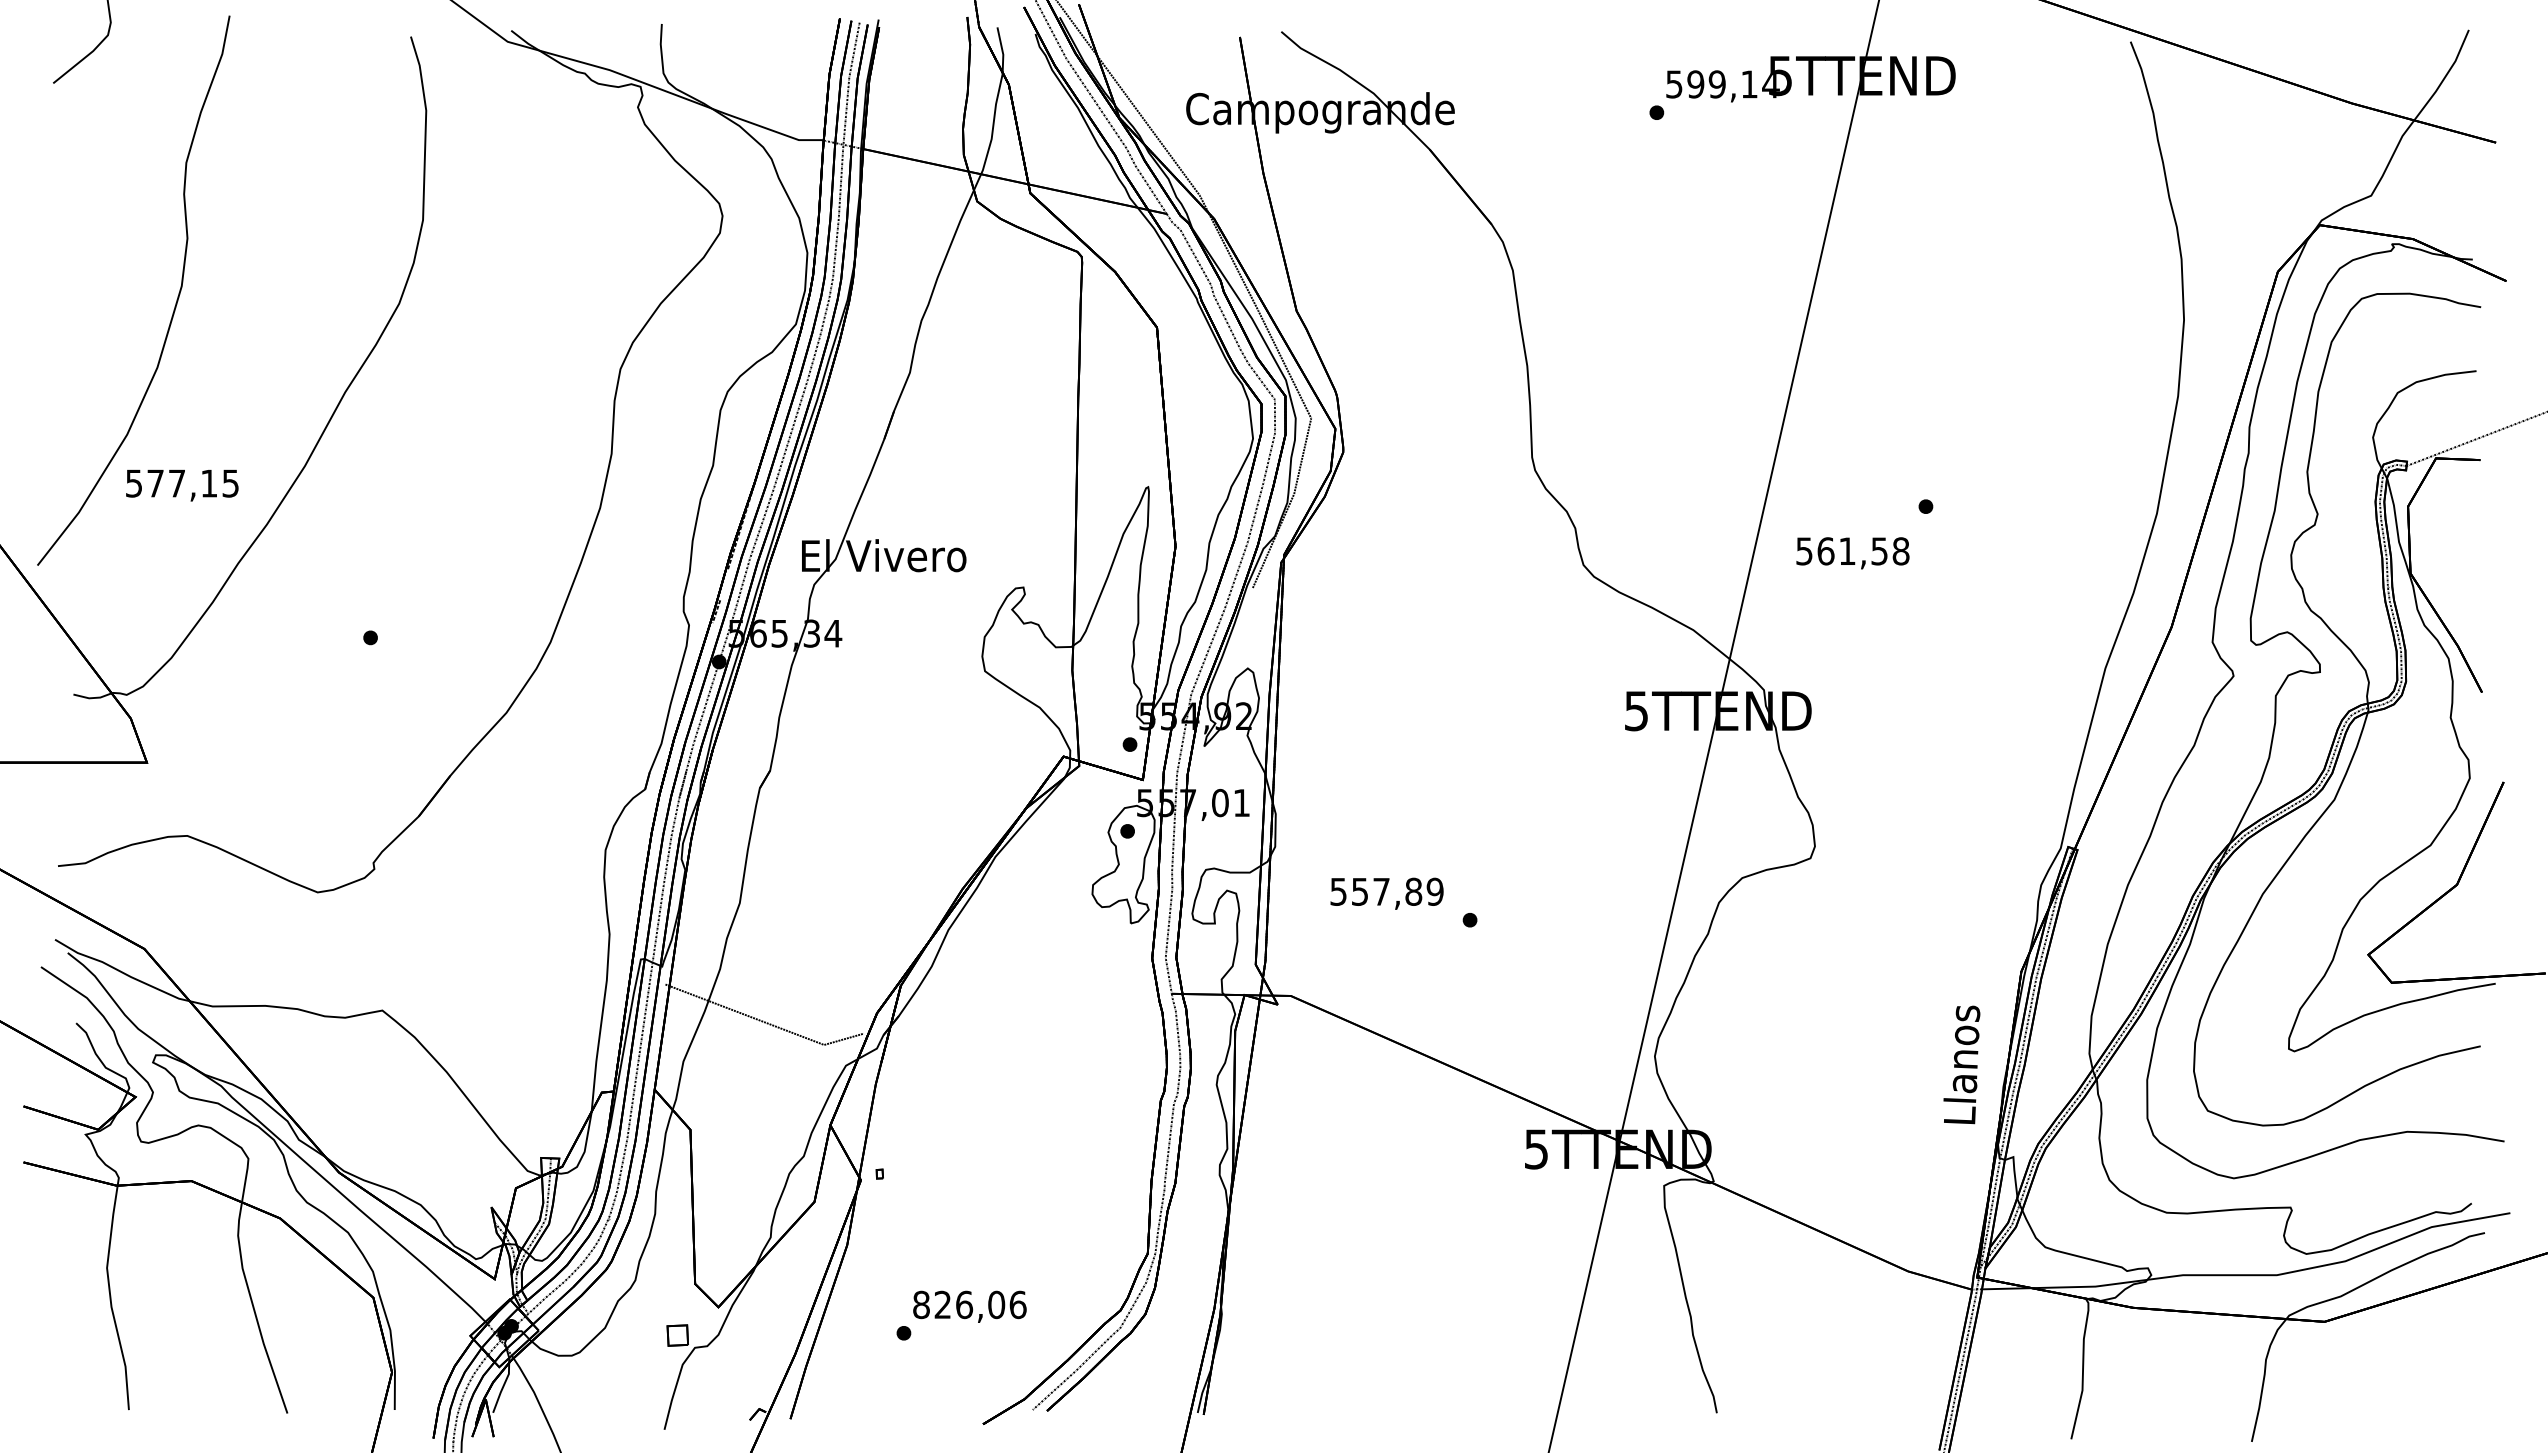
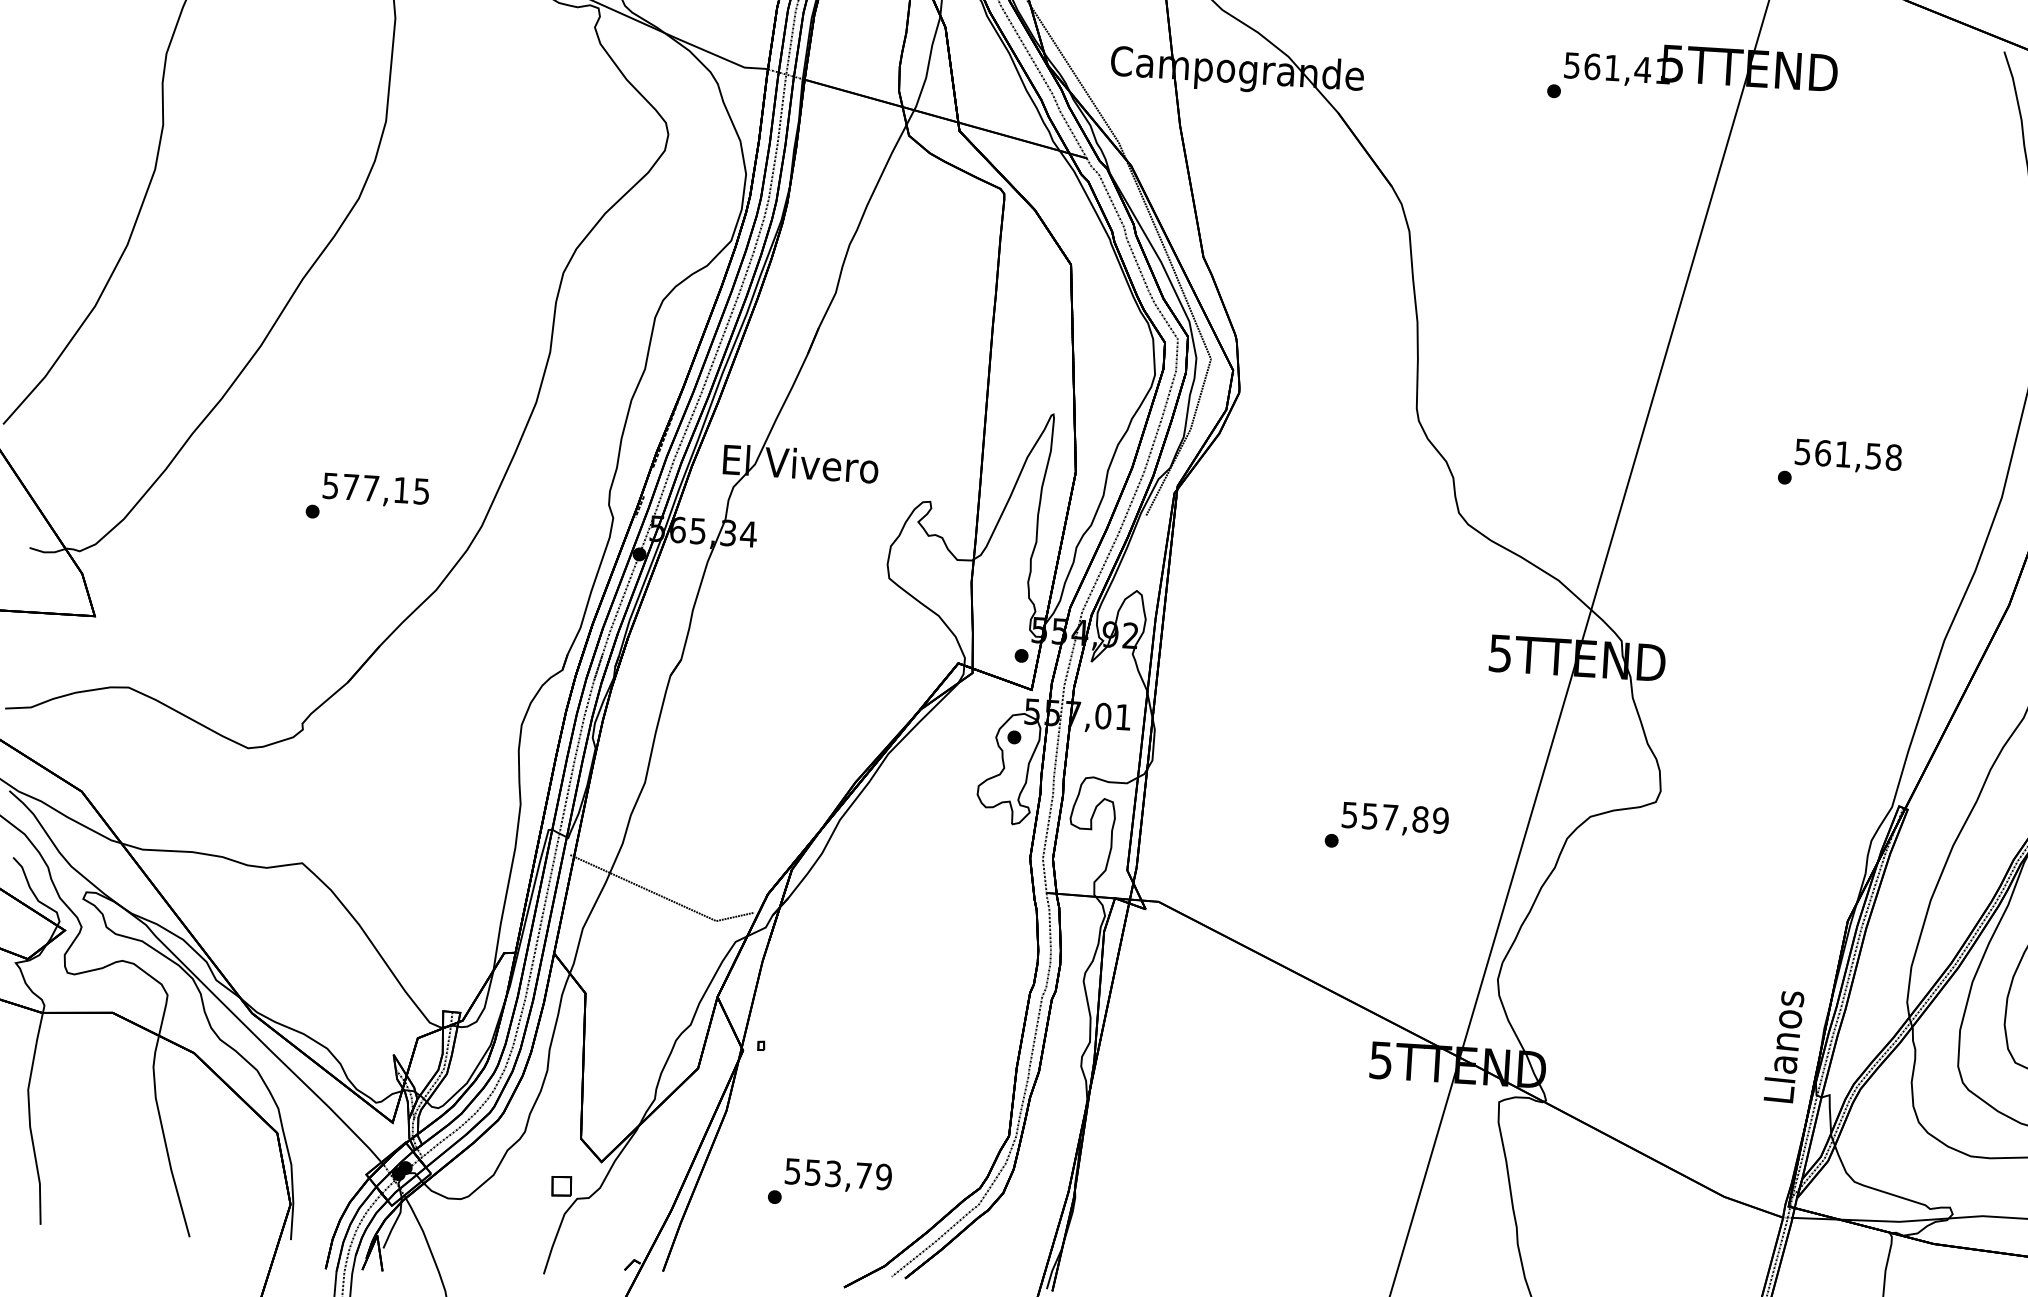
text: (1733, 84) -> (1627, 69), 599,14 -> 561,41
text: (182, 485) -> (376, 490), moved
text: (1852, 553) -> (1848, 456), moved
text: (1386, 893) -> (1394, 819), moved
text: (1961, 1064) -> (1783, 1046), moved
text: (969, 1304) -> (838, 1173), 826,06 -> 553,79

